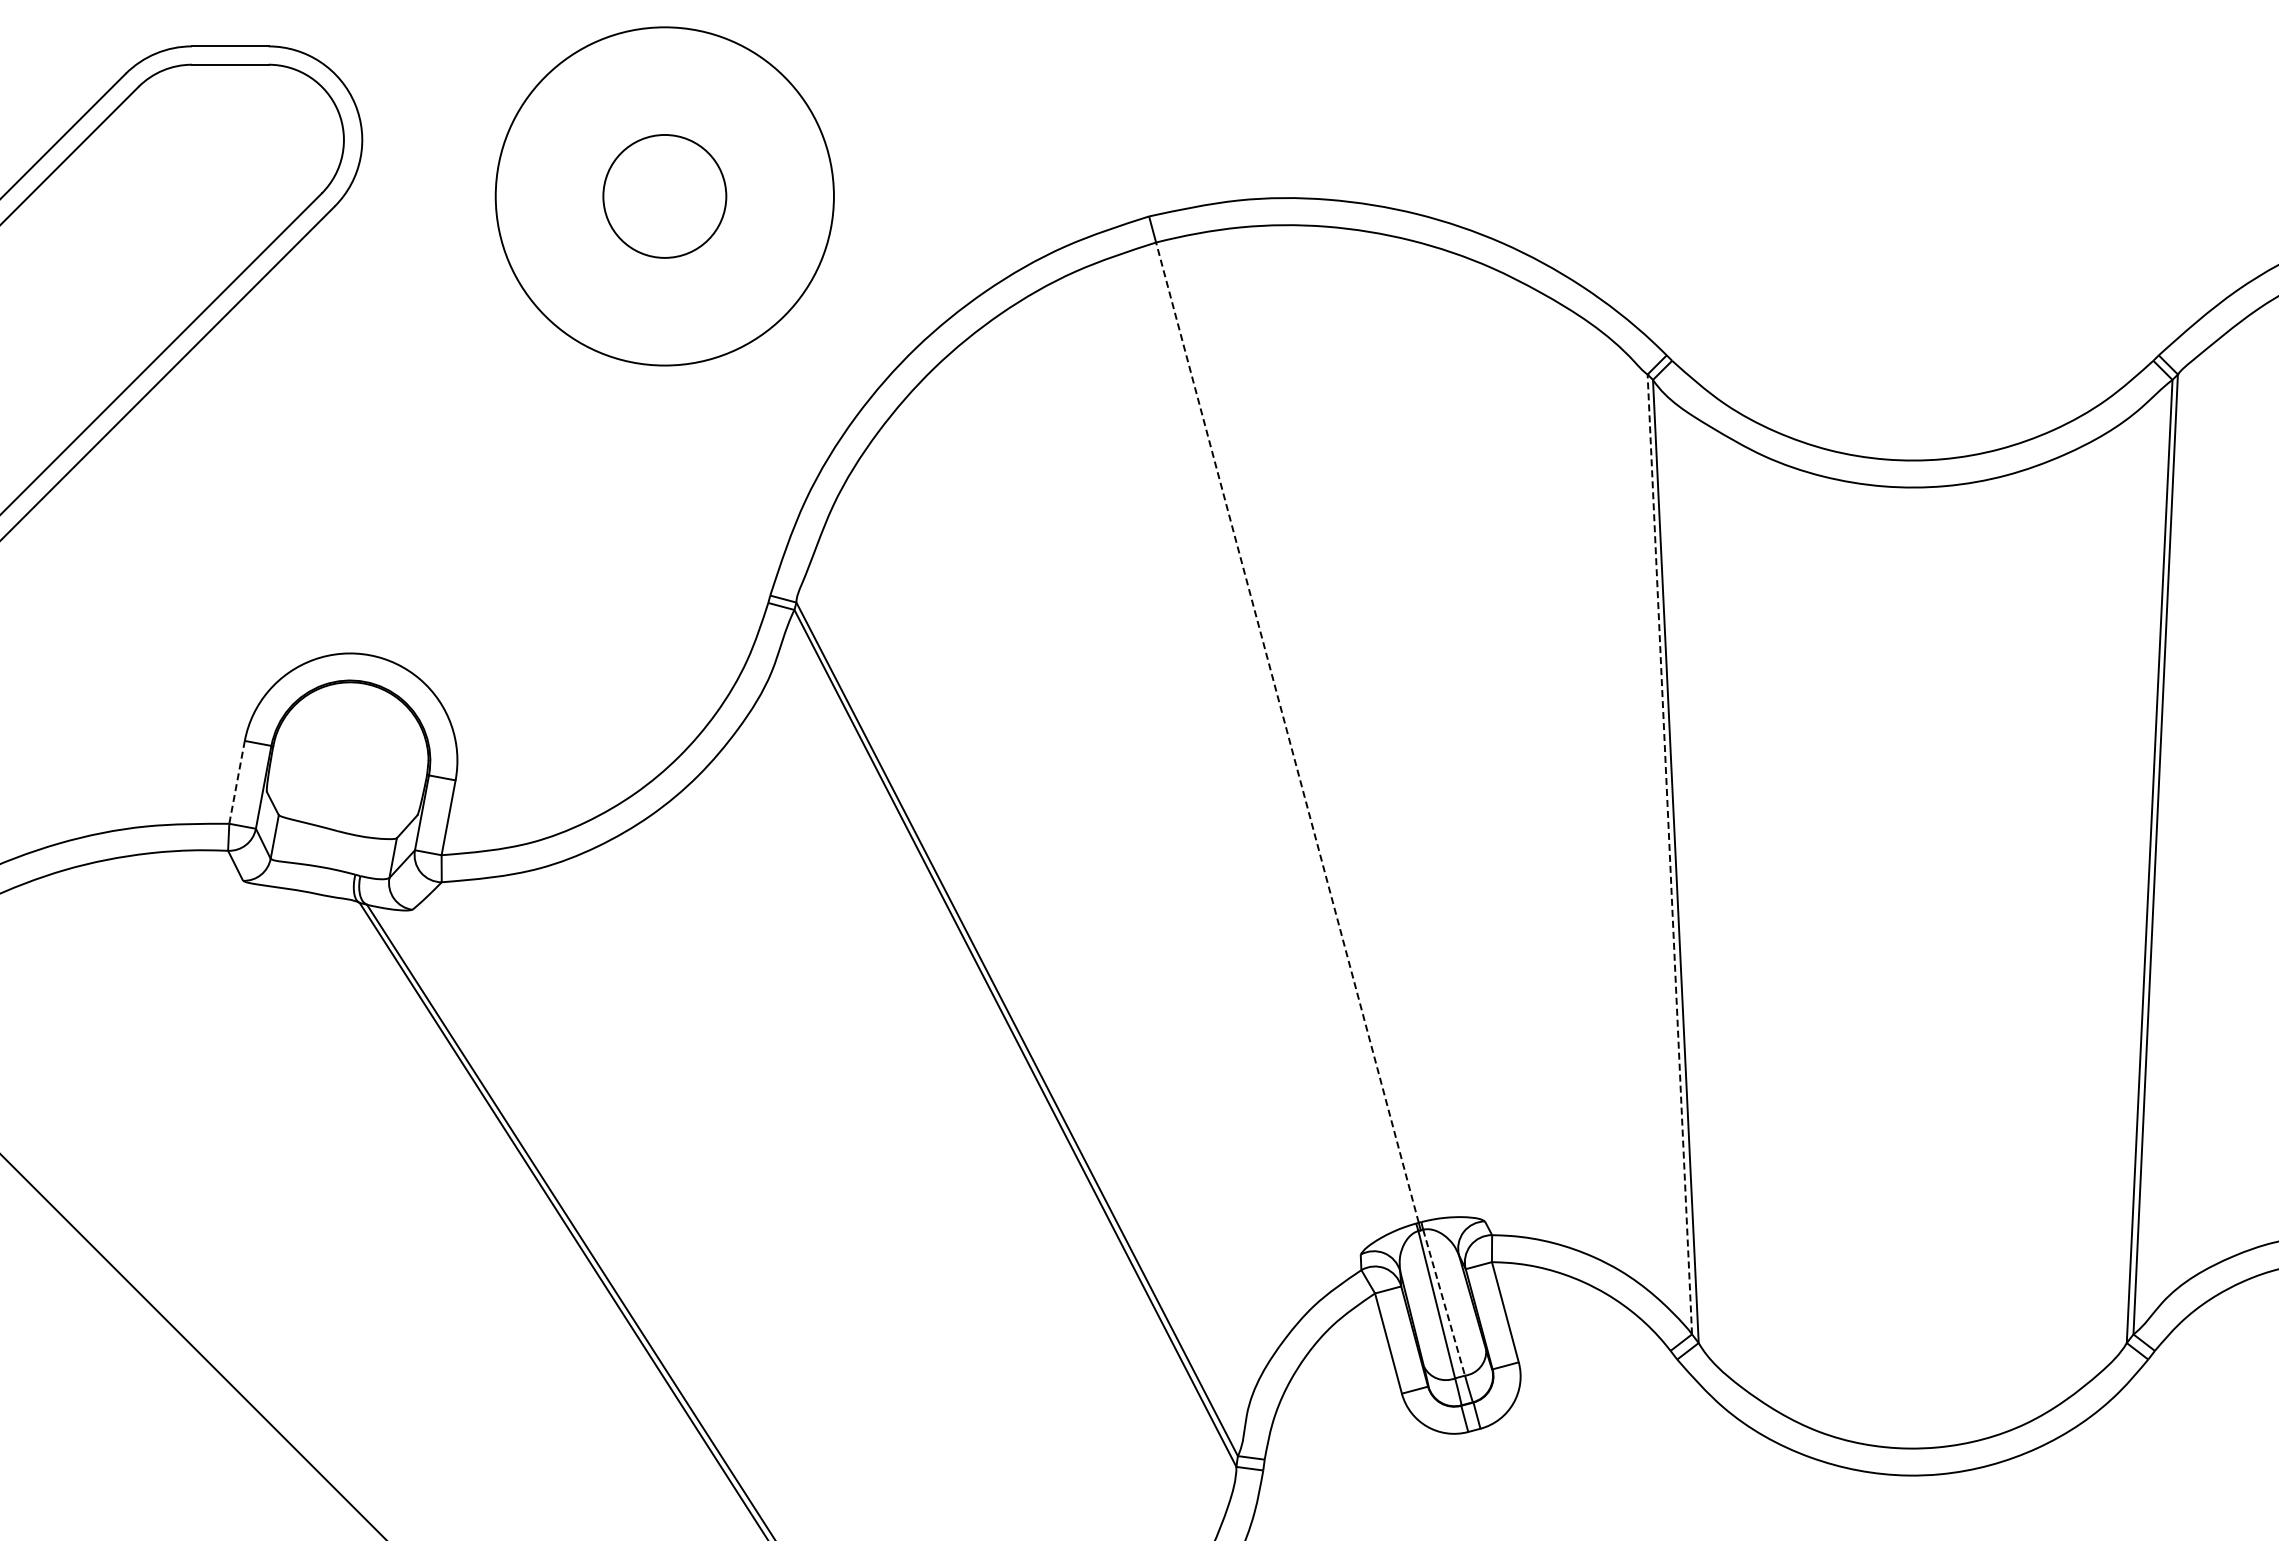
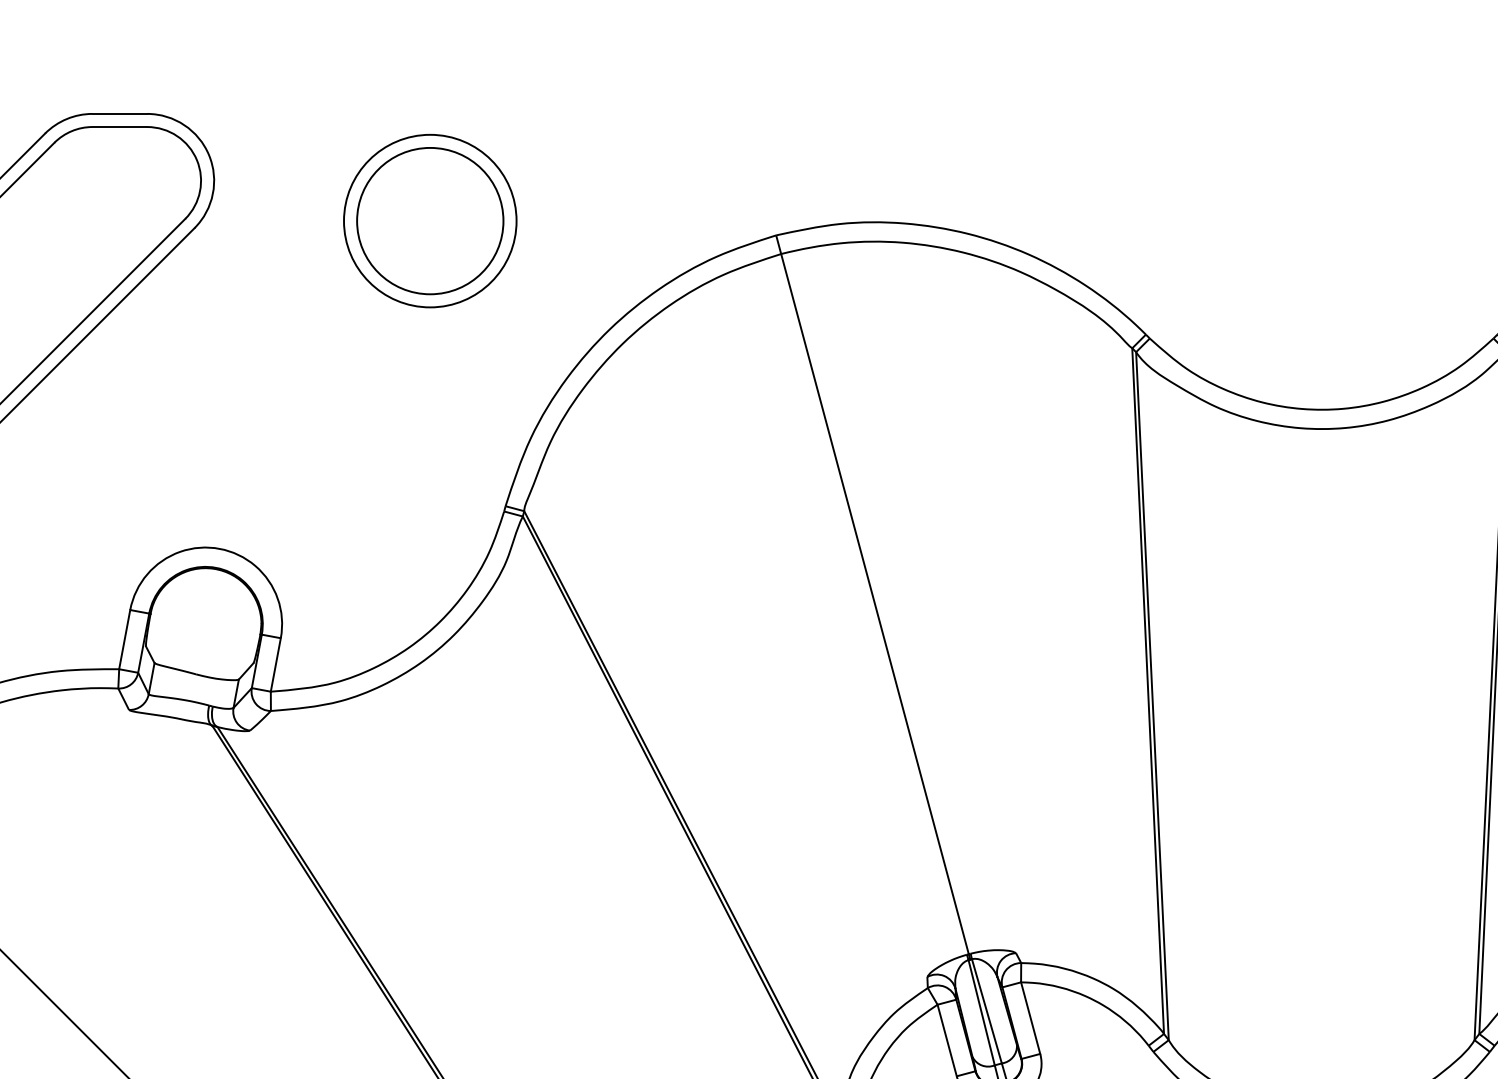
circle: (664, 196) -> (430, 221), size x0.71
circle: (664, 196) -> (430, 221), size x1.67
line: (1287, 732) -> (875, 604), dashed -> solid
line: (236, 782) -> (124, 639), dashed -> solid
line: (1669, 853) -> (1147, 690), dashed -> solid
line: (1444, 1302) -> (987, 1011), dashed -> solid

